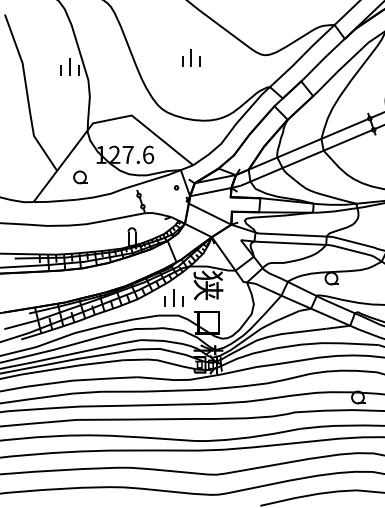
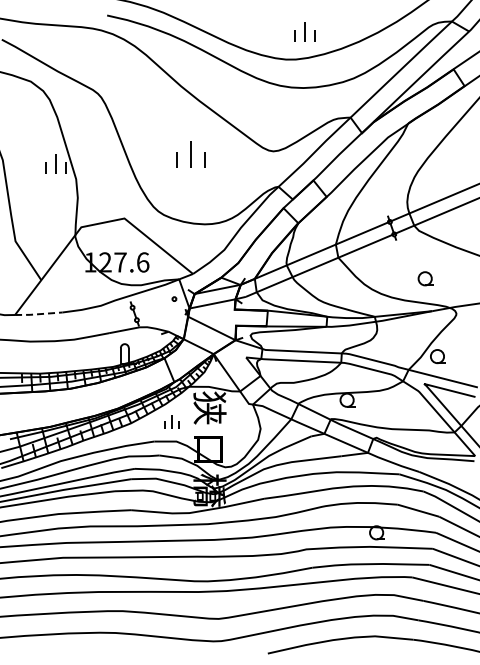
part: (190, 58) -> (190, 154), size x1.4
part: (80, 177) -> (67, 287), removed
line: (54, 201) -> (38, 314), solid -> dashed
part: (173, 297) -> (171, 421), size x0.7

